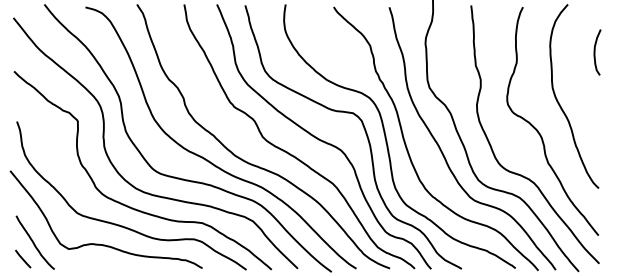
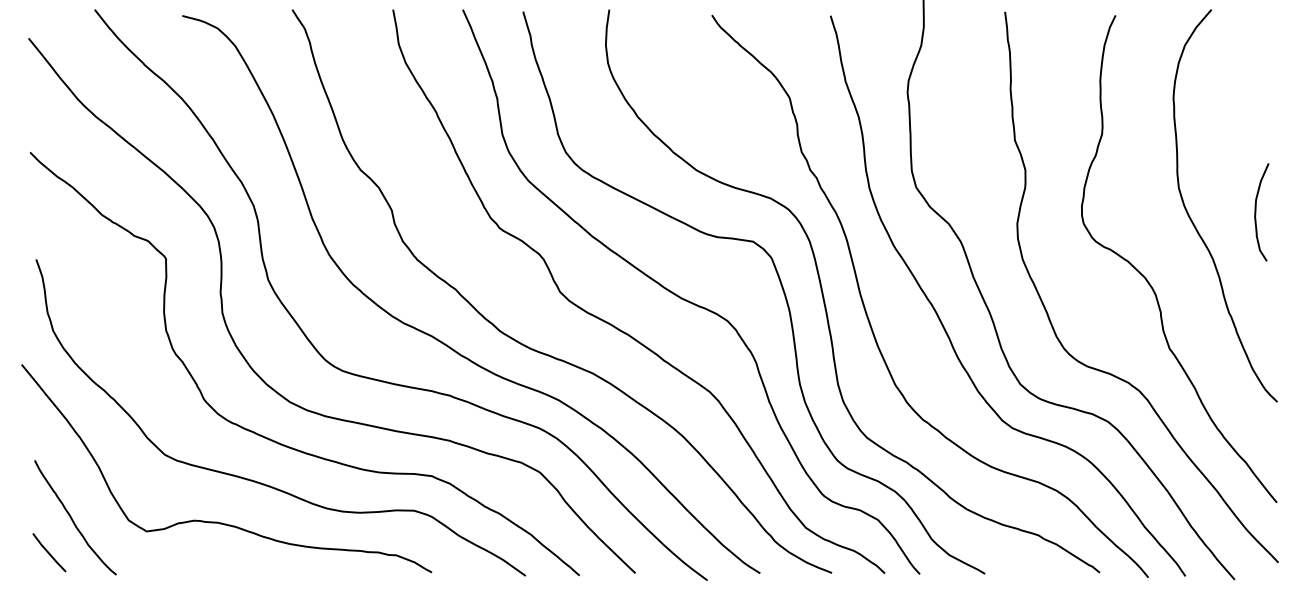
curve: (595, 52) -> (1257, 212), moved

